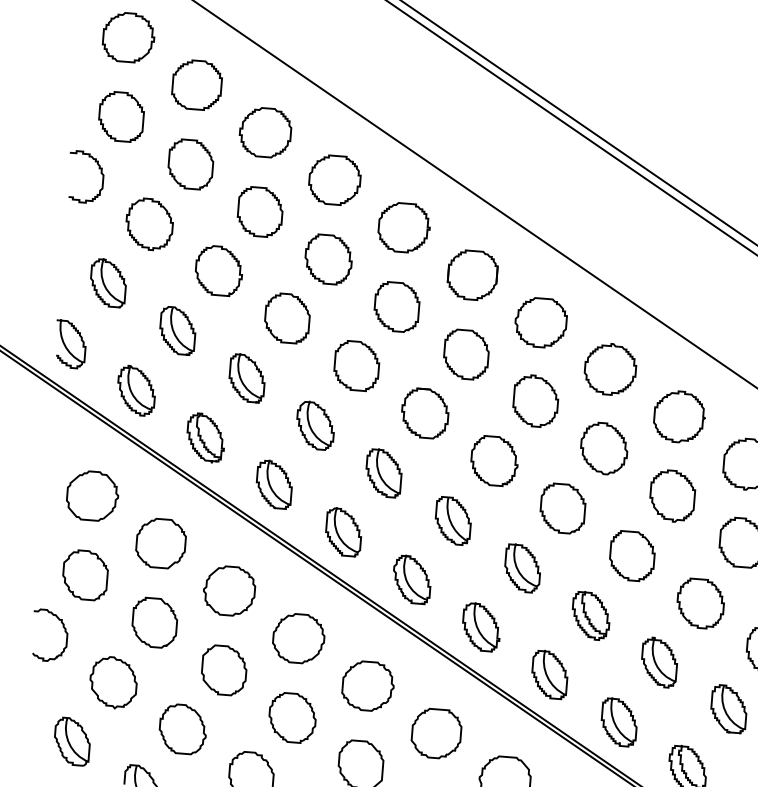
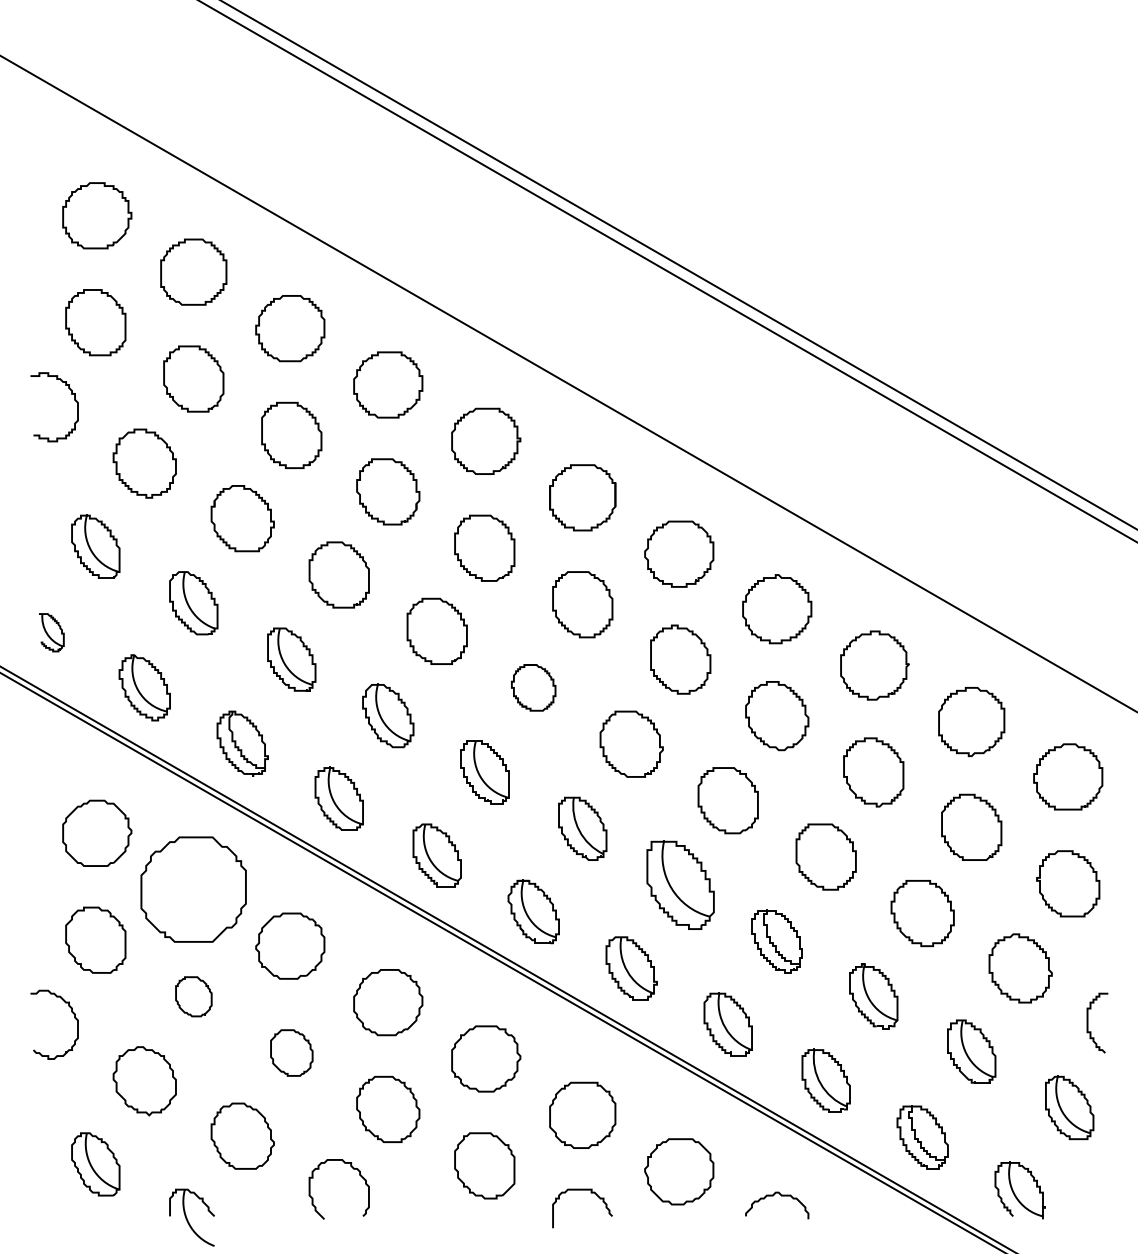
part: (70, 344) -> (51, 632), size x0.6
part: (425, 413) -> (533, 687), size x0.7
part: (160, 543) -> (193, 889), size x1.6
part: (522, 568) -> (680, 884), size x1.4
part: (154, 622) -> (193, 996), size x0.6
part: (224, 670) -> (291, 1052), size x0.7

